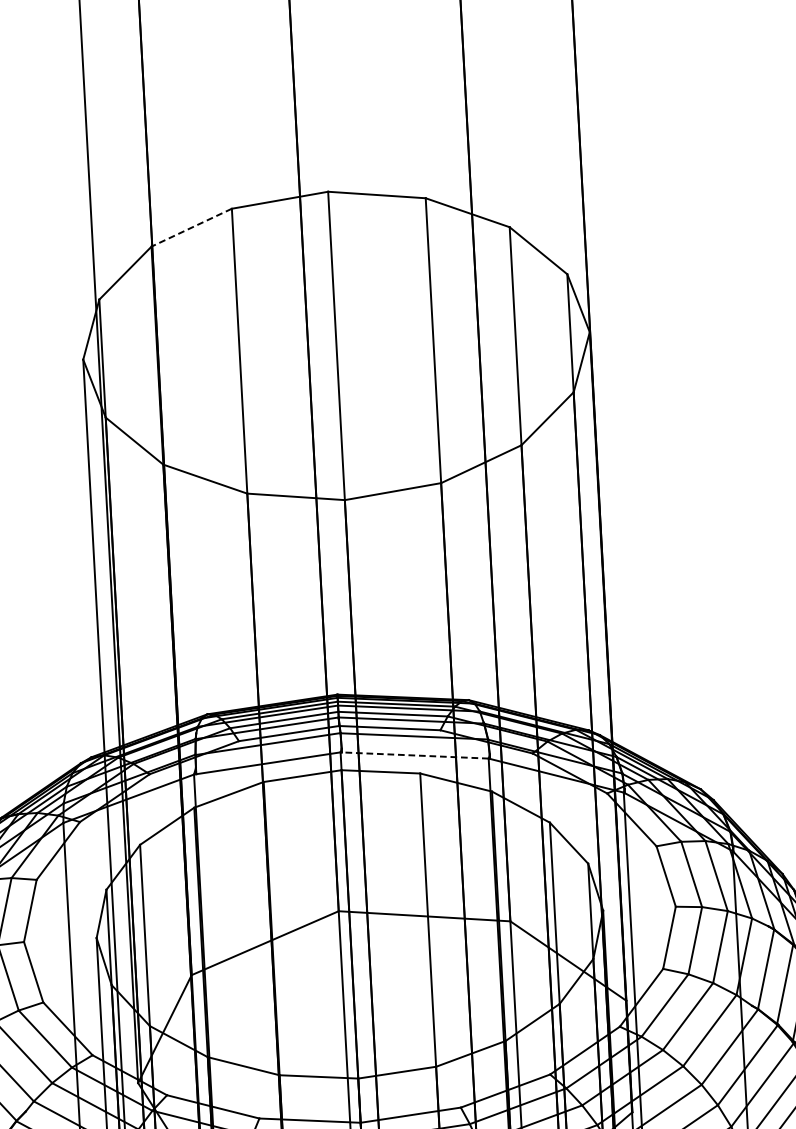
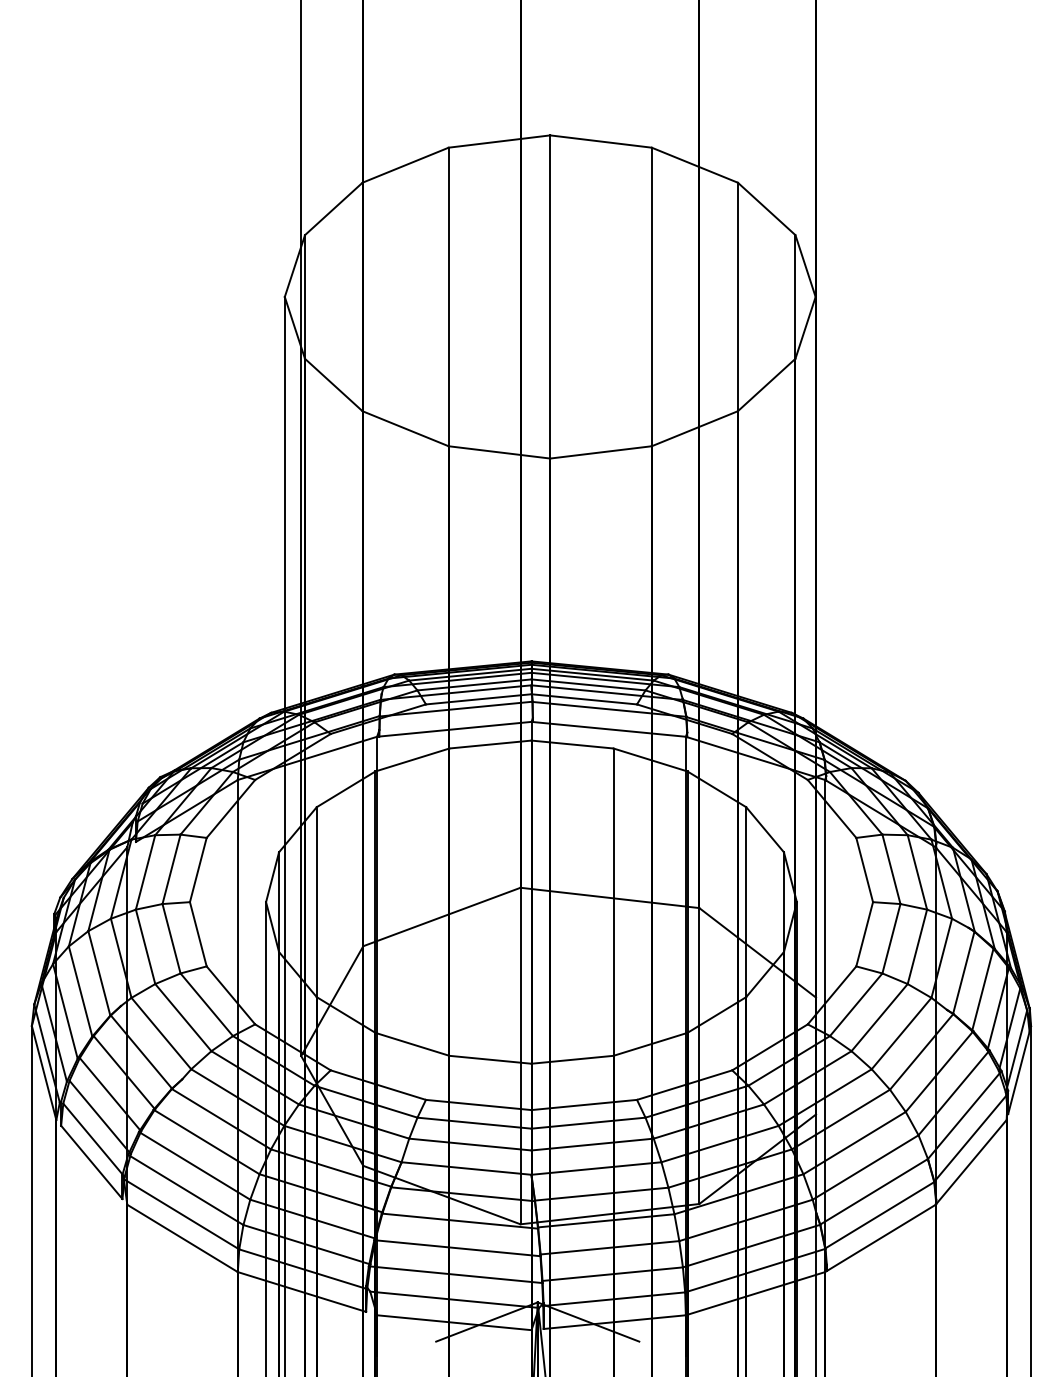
line: (191, 227) -> (405, 165), dashed -> solid
line: (415, 755) -> (609, 729), dashed -> solid

